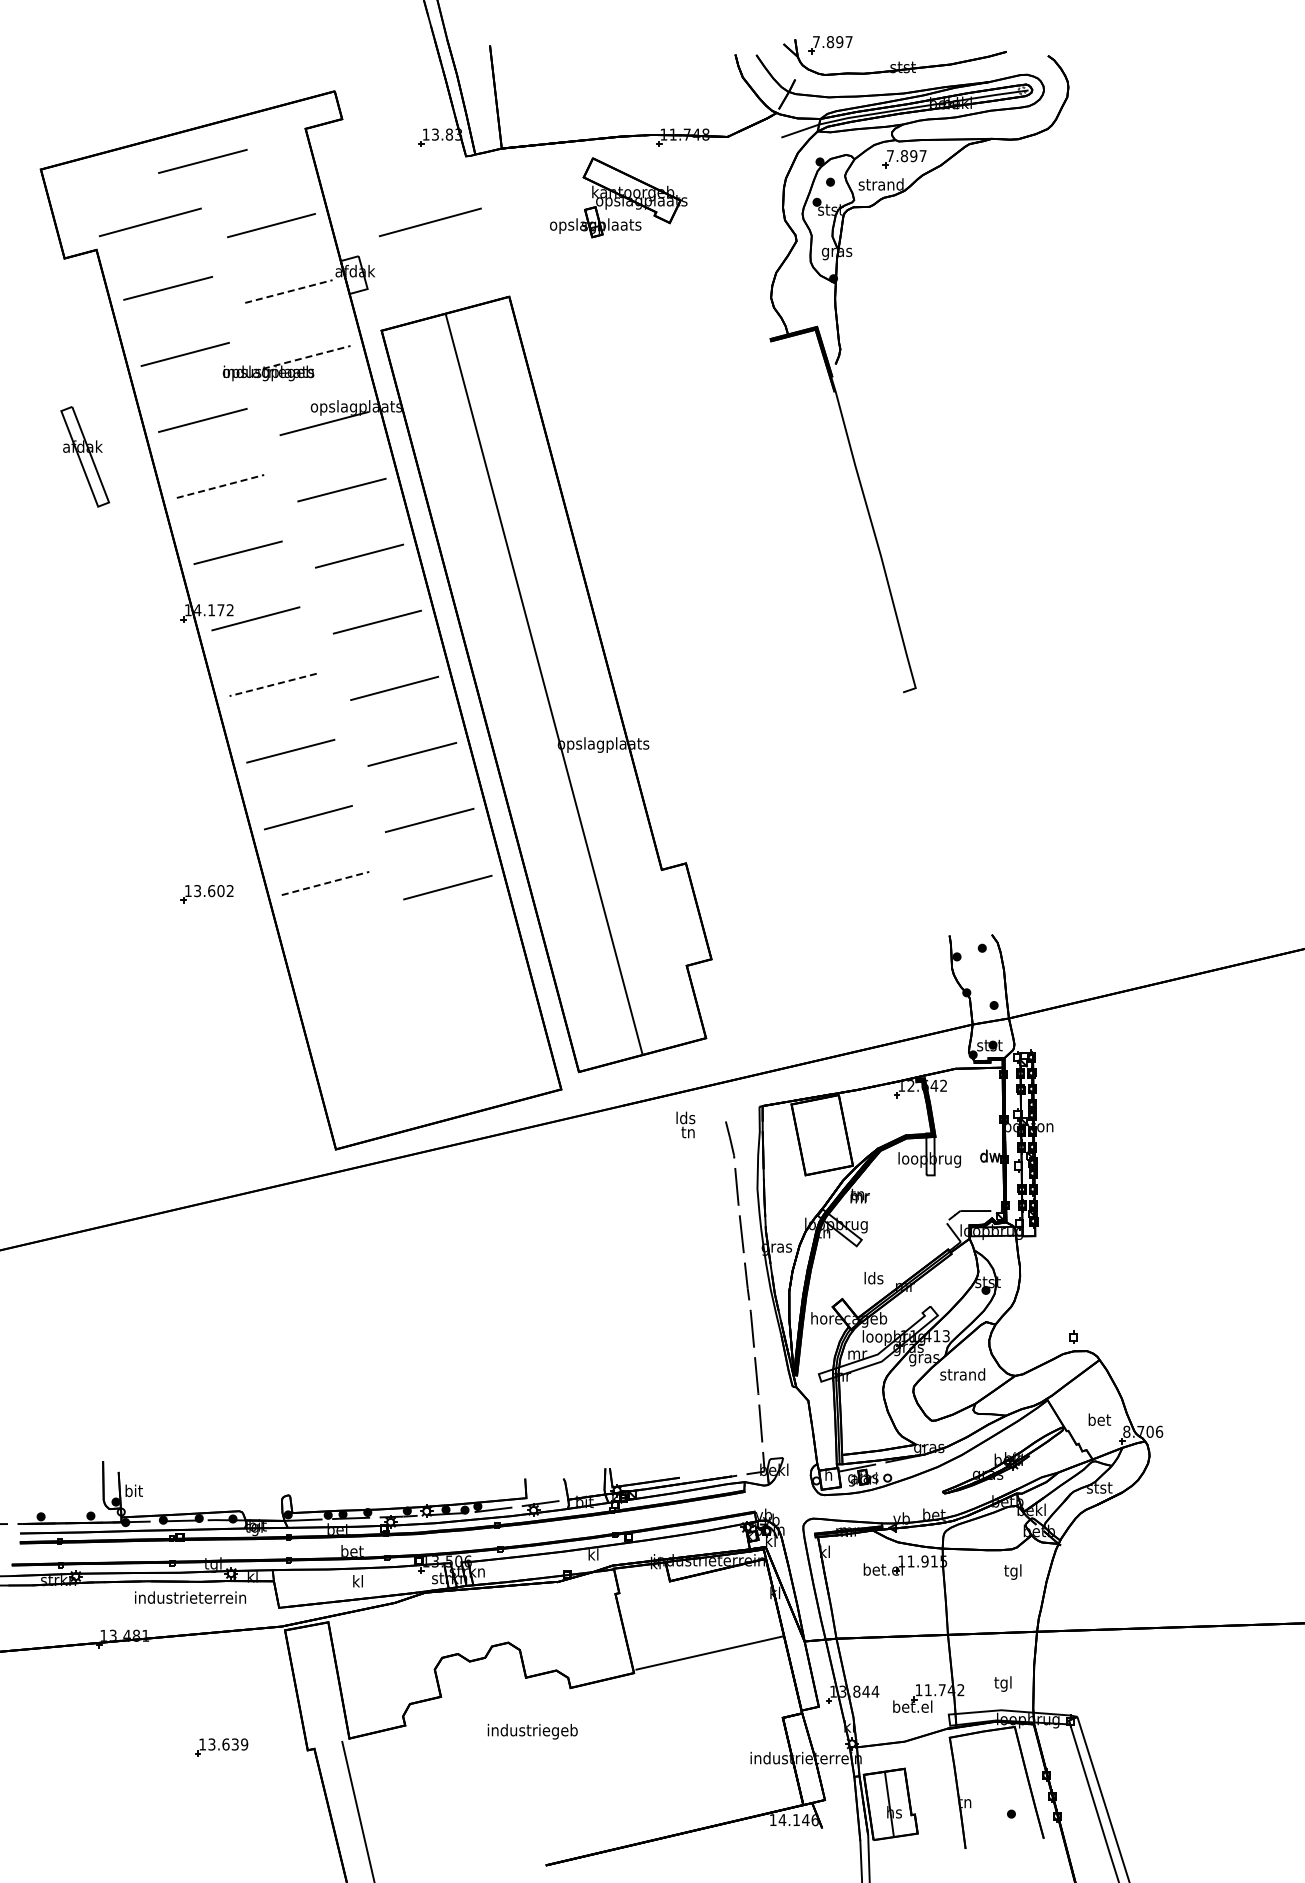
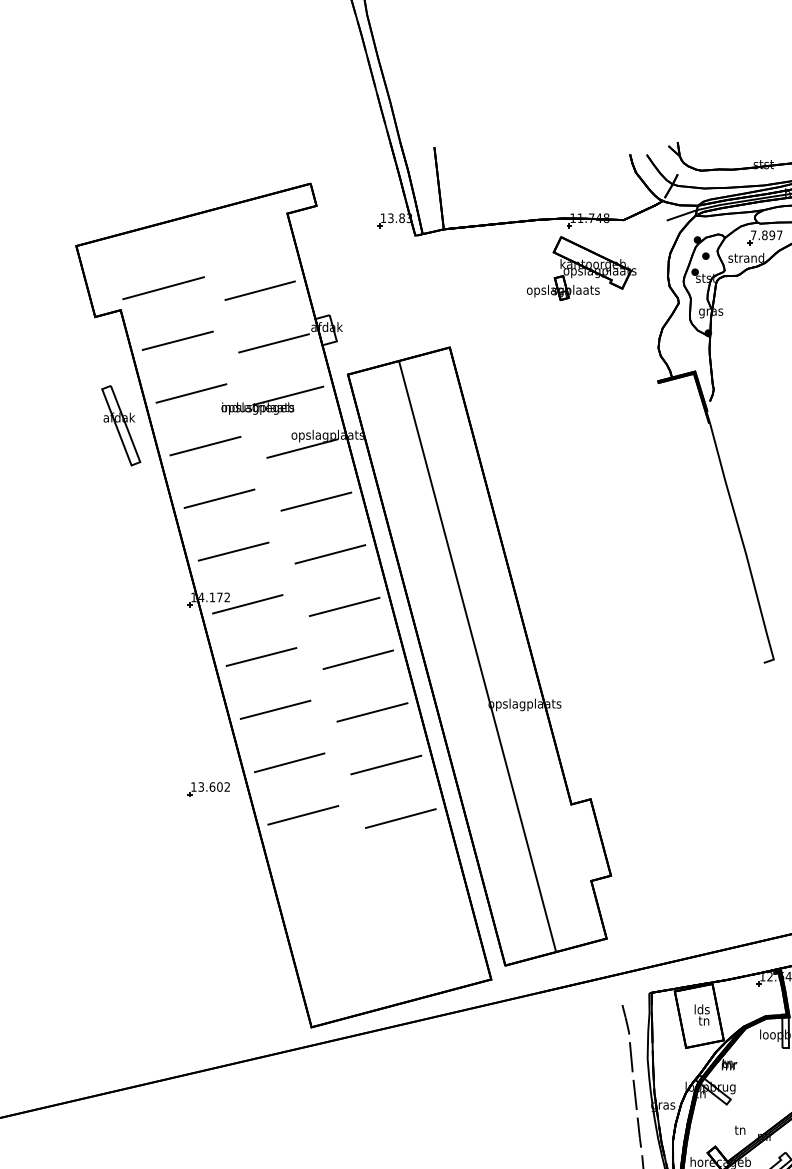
part: (830, 45) -> (705, 147), removed
line: (202, 161) -> (205, 239), removed
part: (618, 197) -> (581, 268), moved
line: (429, 222) -> (386, 288), removed
line: (289, 291) -> (274, 343), dashed -> solid
line: (307, 357) -> (288, 395), dashed -> solid
part: (85, 456) -> (121, 425), moved
line: (220, 486) -> (219, 498), dashed -> solid
line: (273, 684) -> (261, 656), dashed -> solid
line: (326, 883) -> (304, 815), dashed -> solid
part: (206, 894) -> (208, 789), moved
text: (685, 1124) -> (701, 1014), moved
text: (873, 1277) -> (740, 1129), lds -> tn

